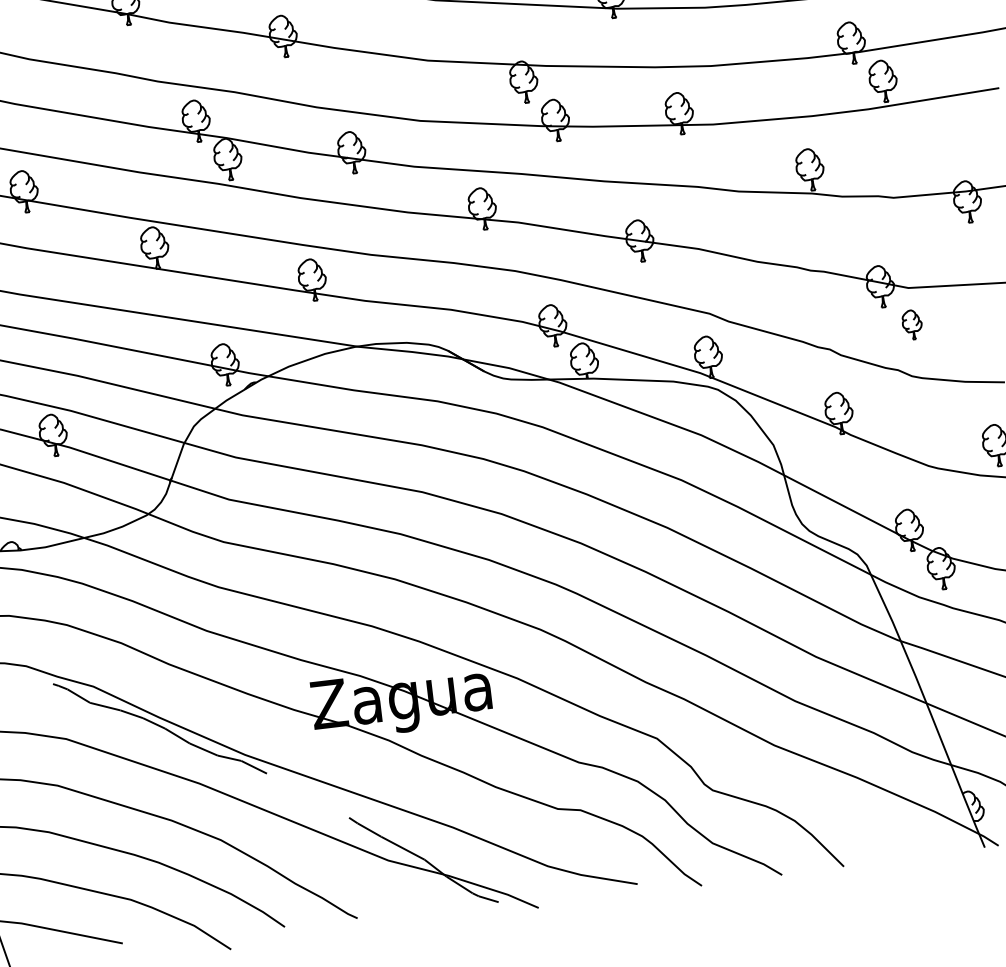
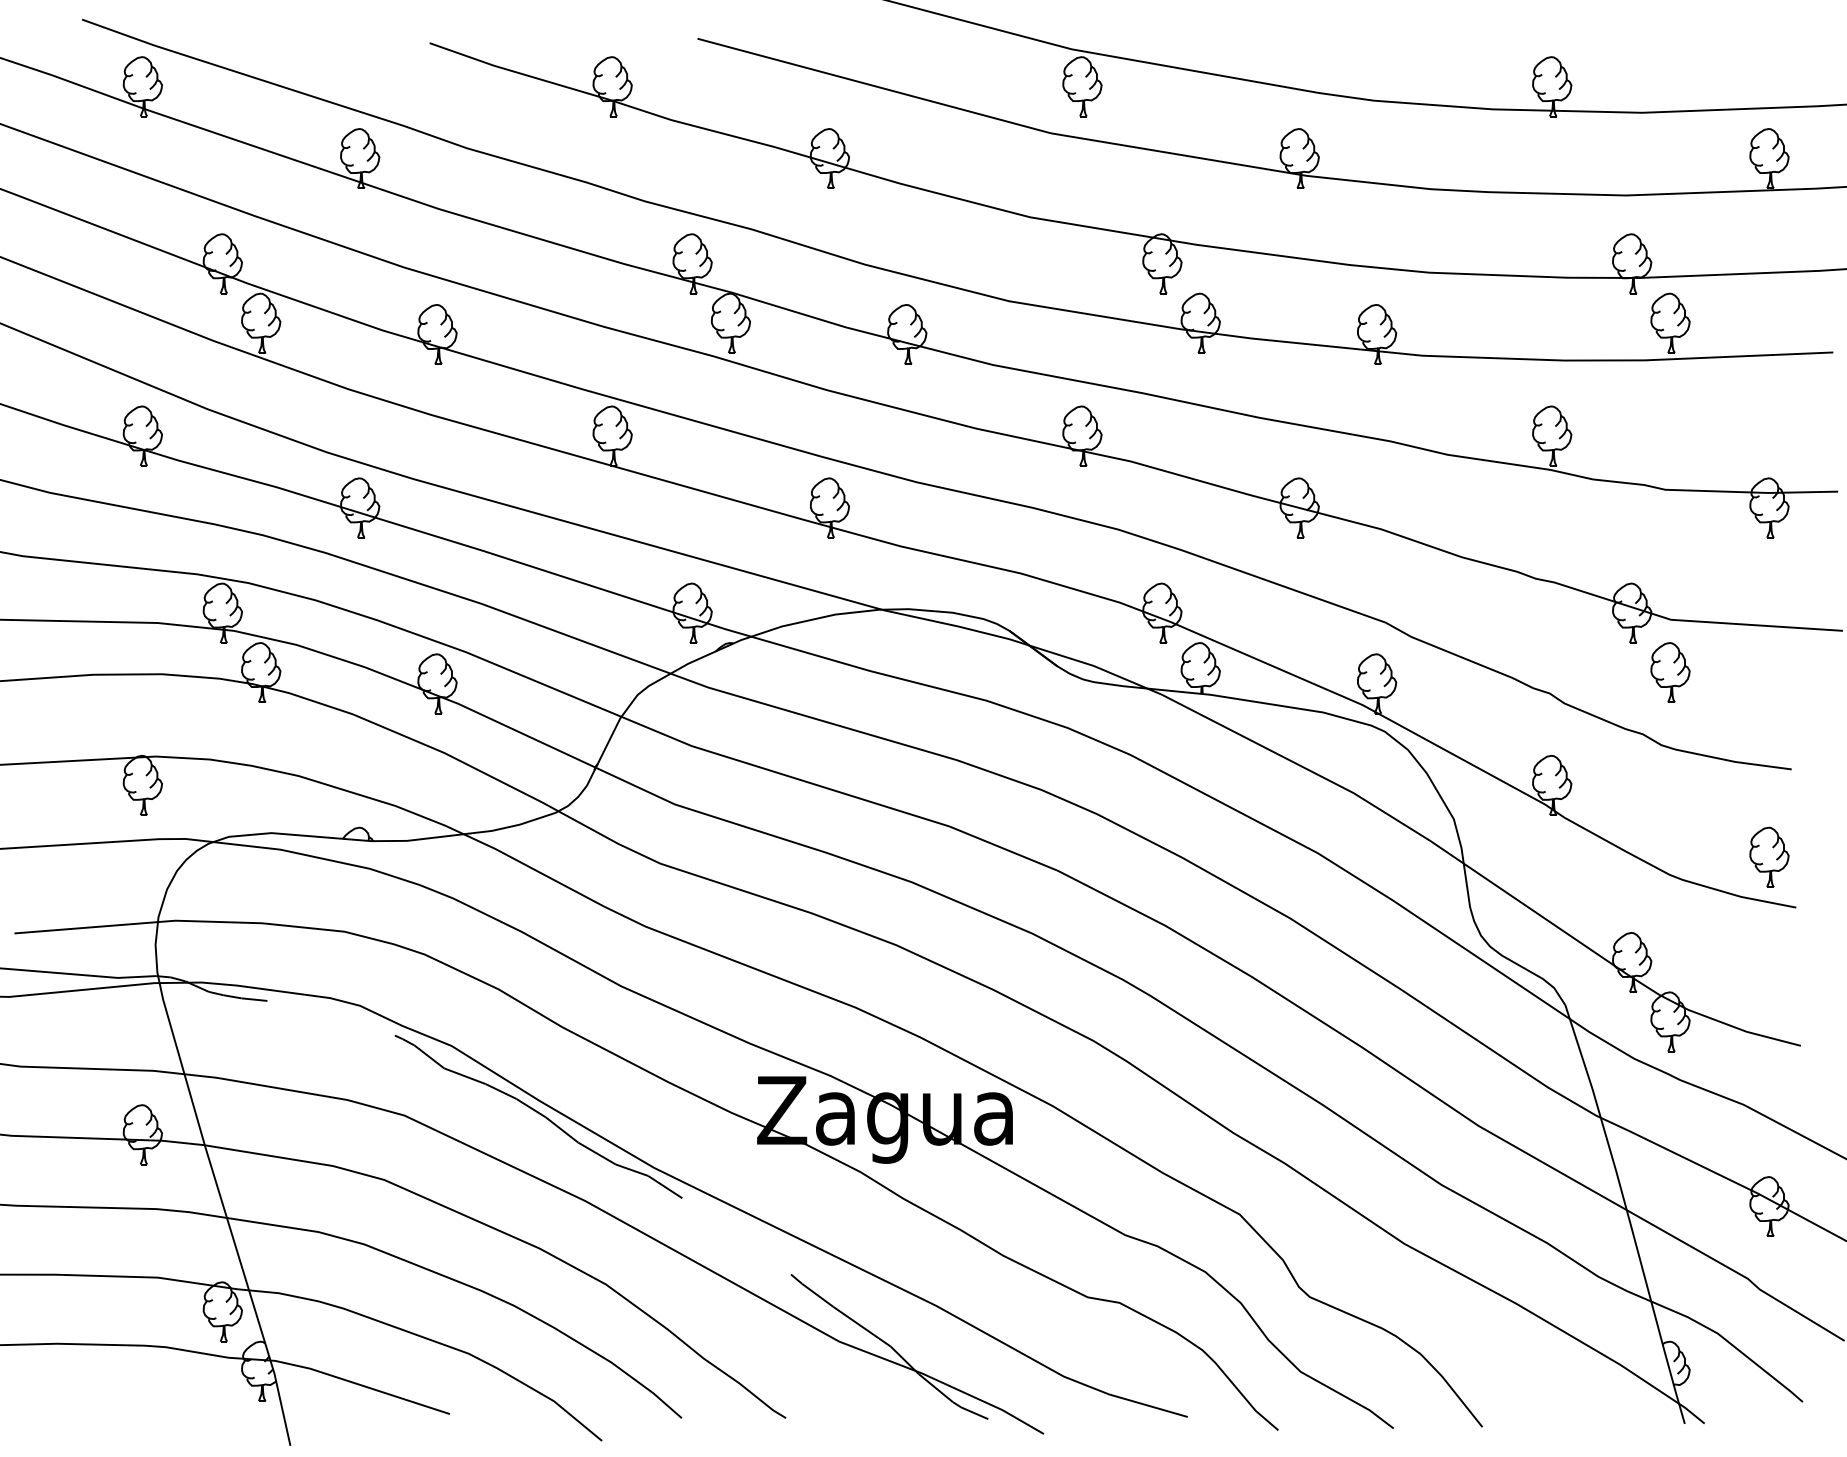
part: (912, 324) -> (1670, 672), size x1.43

